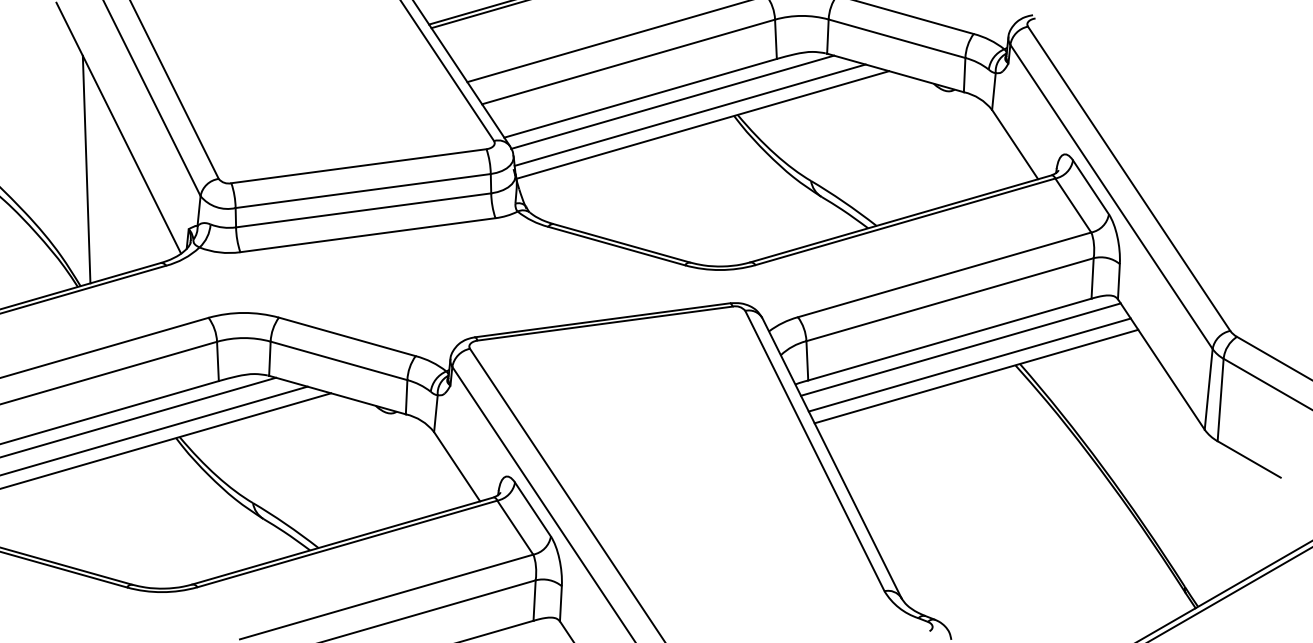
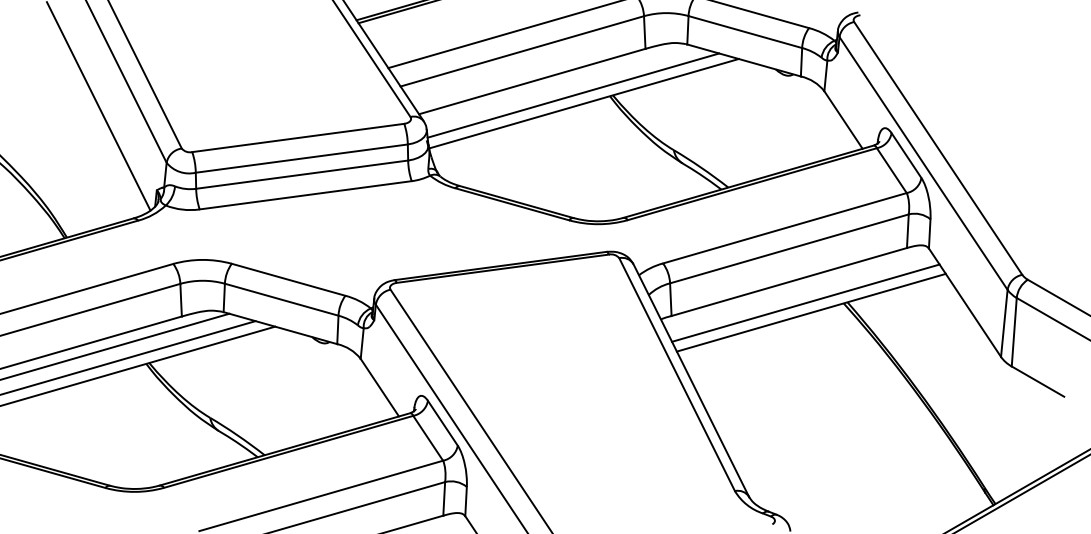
line: (672, 101) -> (558, 84), removed
line: (86, 169) -> (71, 140), removed
line: (960, 349) -> (798, 290), removed

